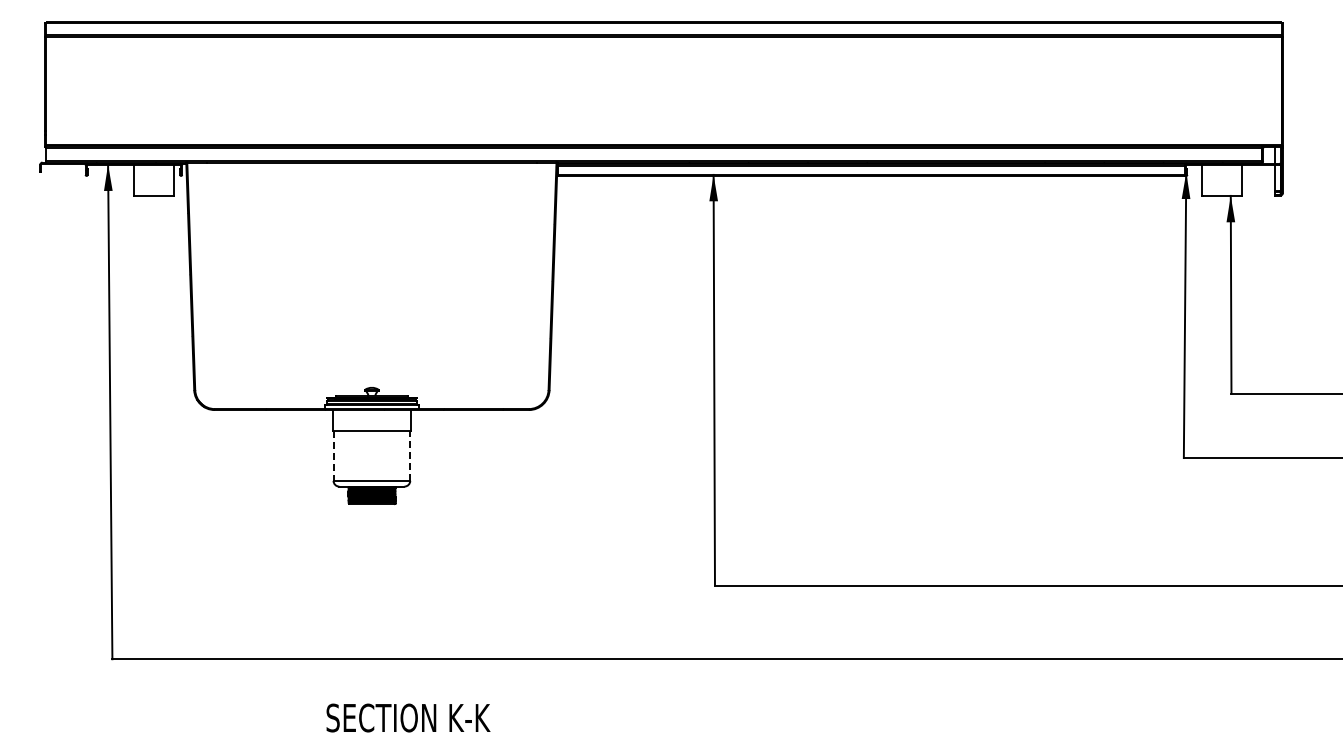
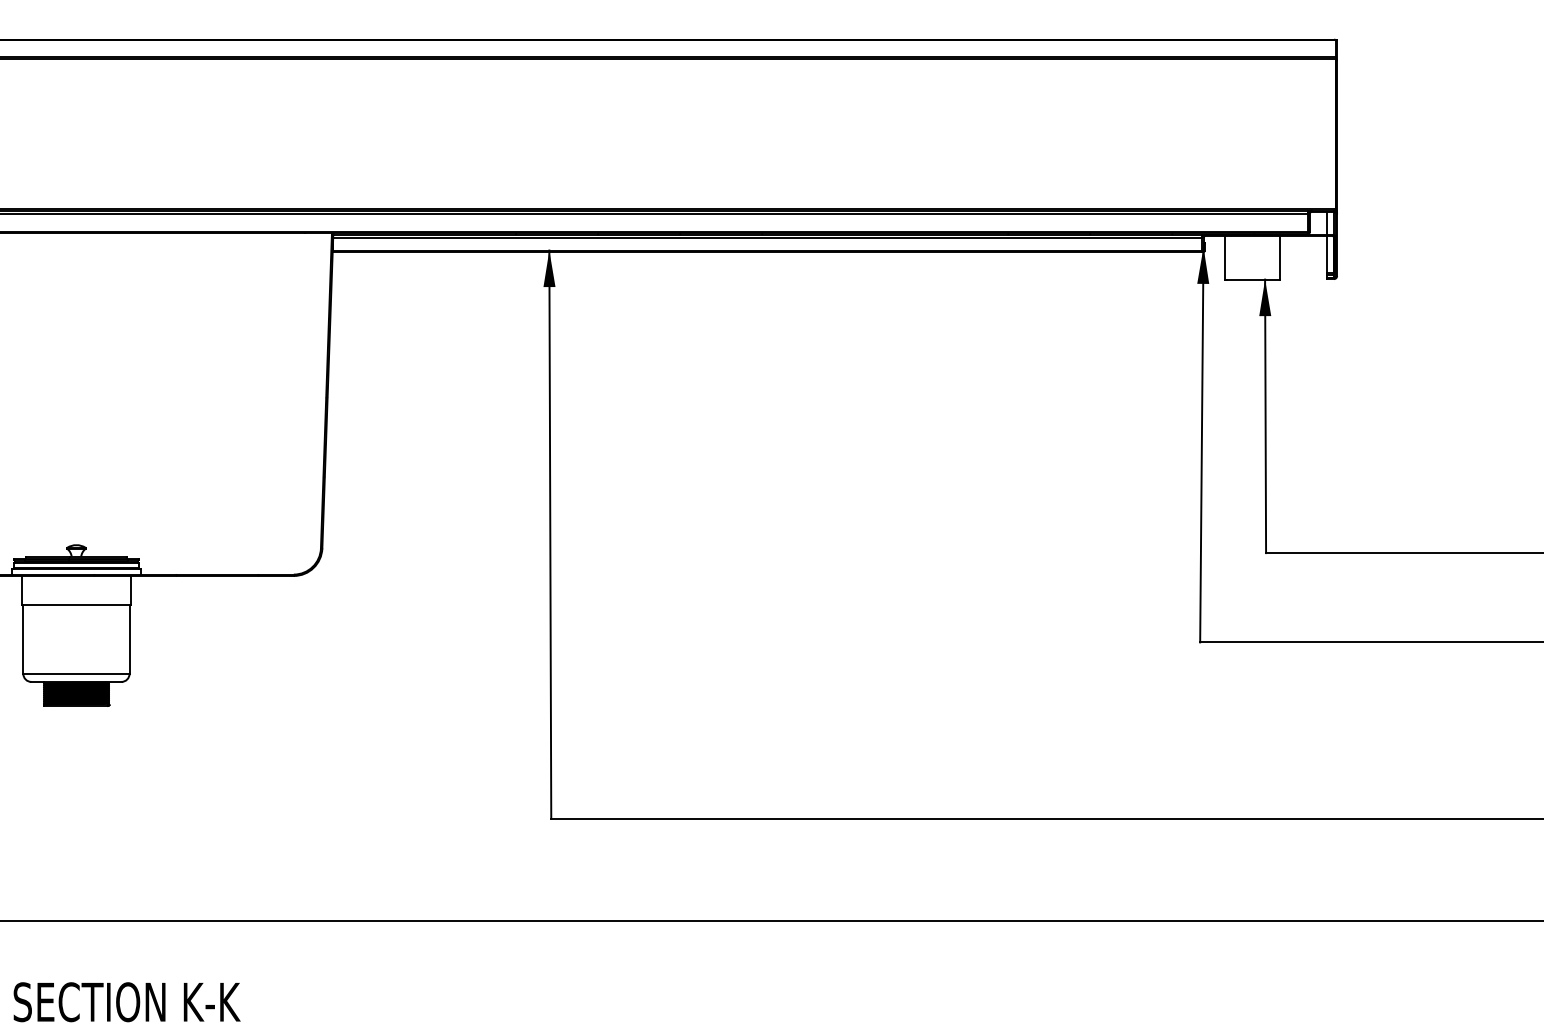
line: (333, 456) -> (23, 640), dashed -> solid
line: (410, 456) -> (129, 640), dashed -> solid

